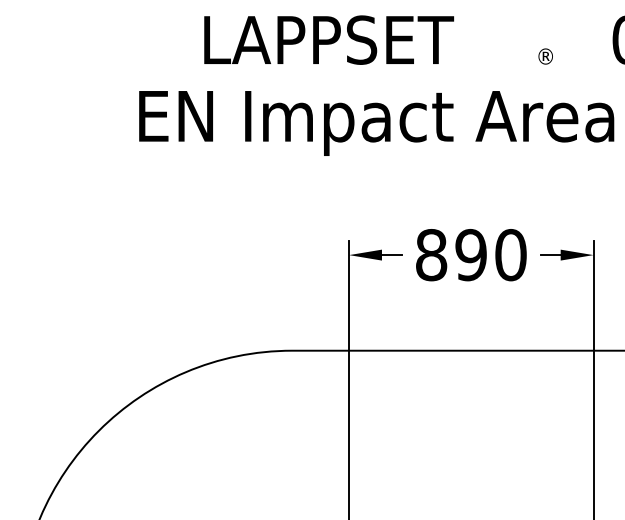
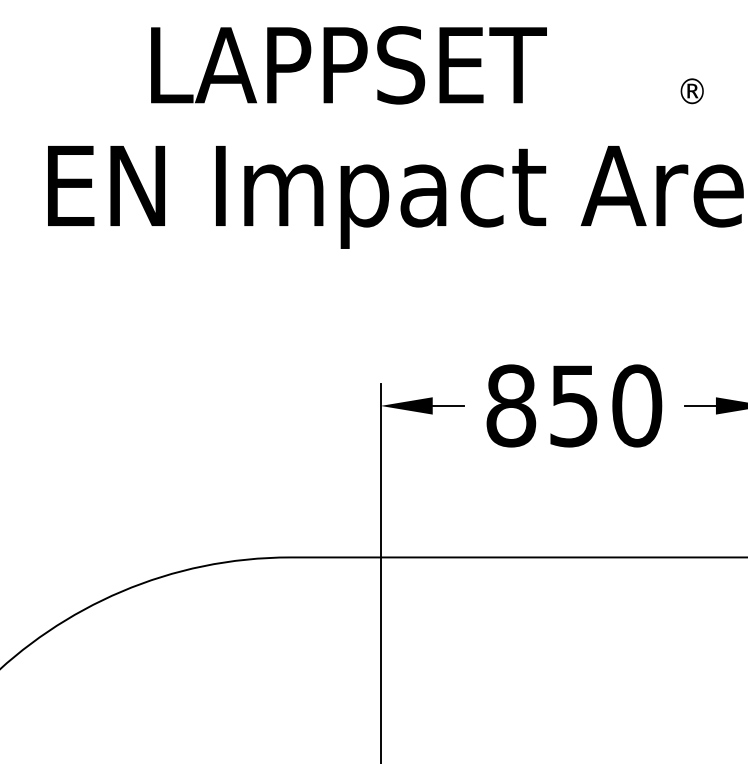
text: (470, 255) -> (573, 406), 890 -> 850

